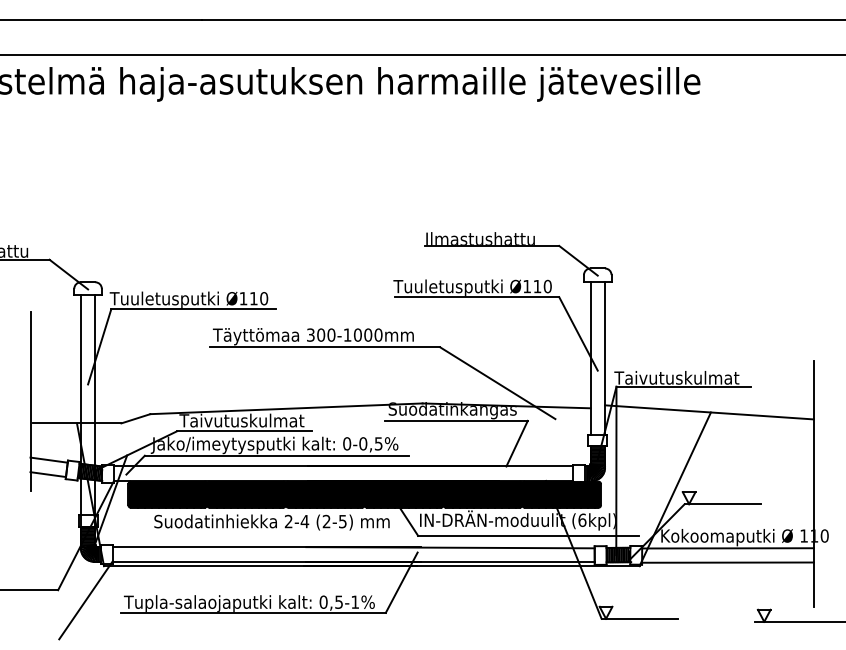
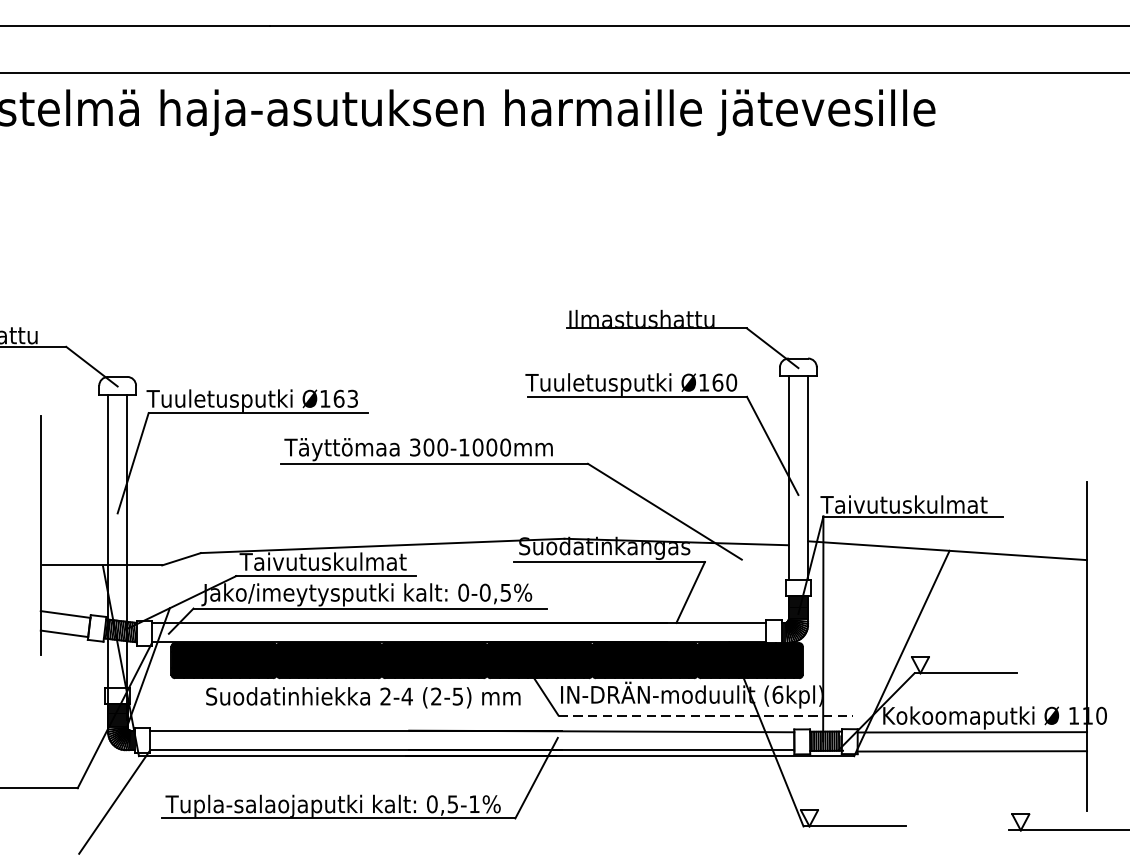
text: (537, 286) -> (717, 382), Ø110 -> Ø160
text: (258, 298) -> (345, 398), Ø110 -> Ø163
line: (529, 535) -> (707, 715), solid -> dashed

